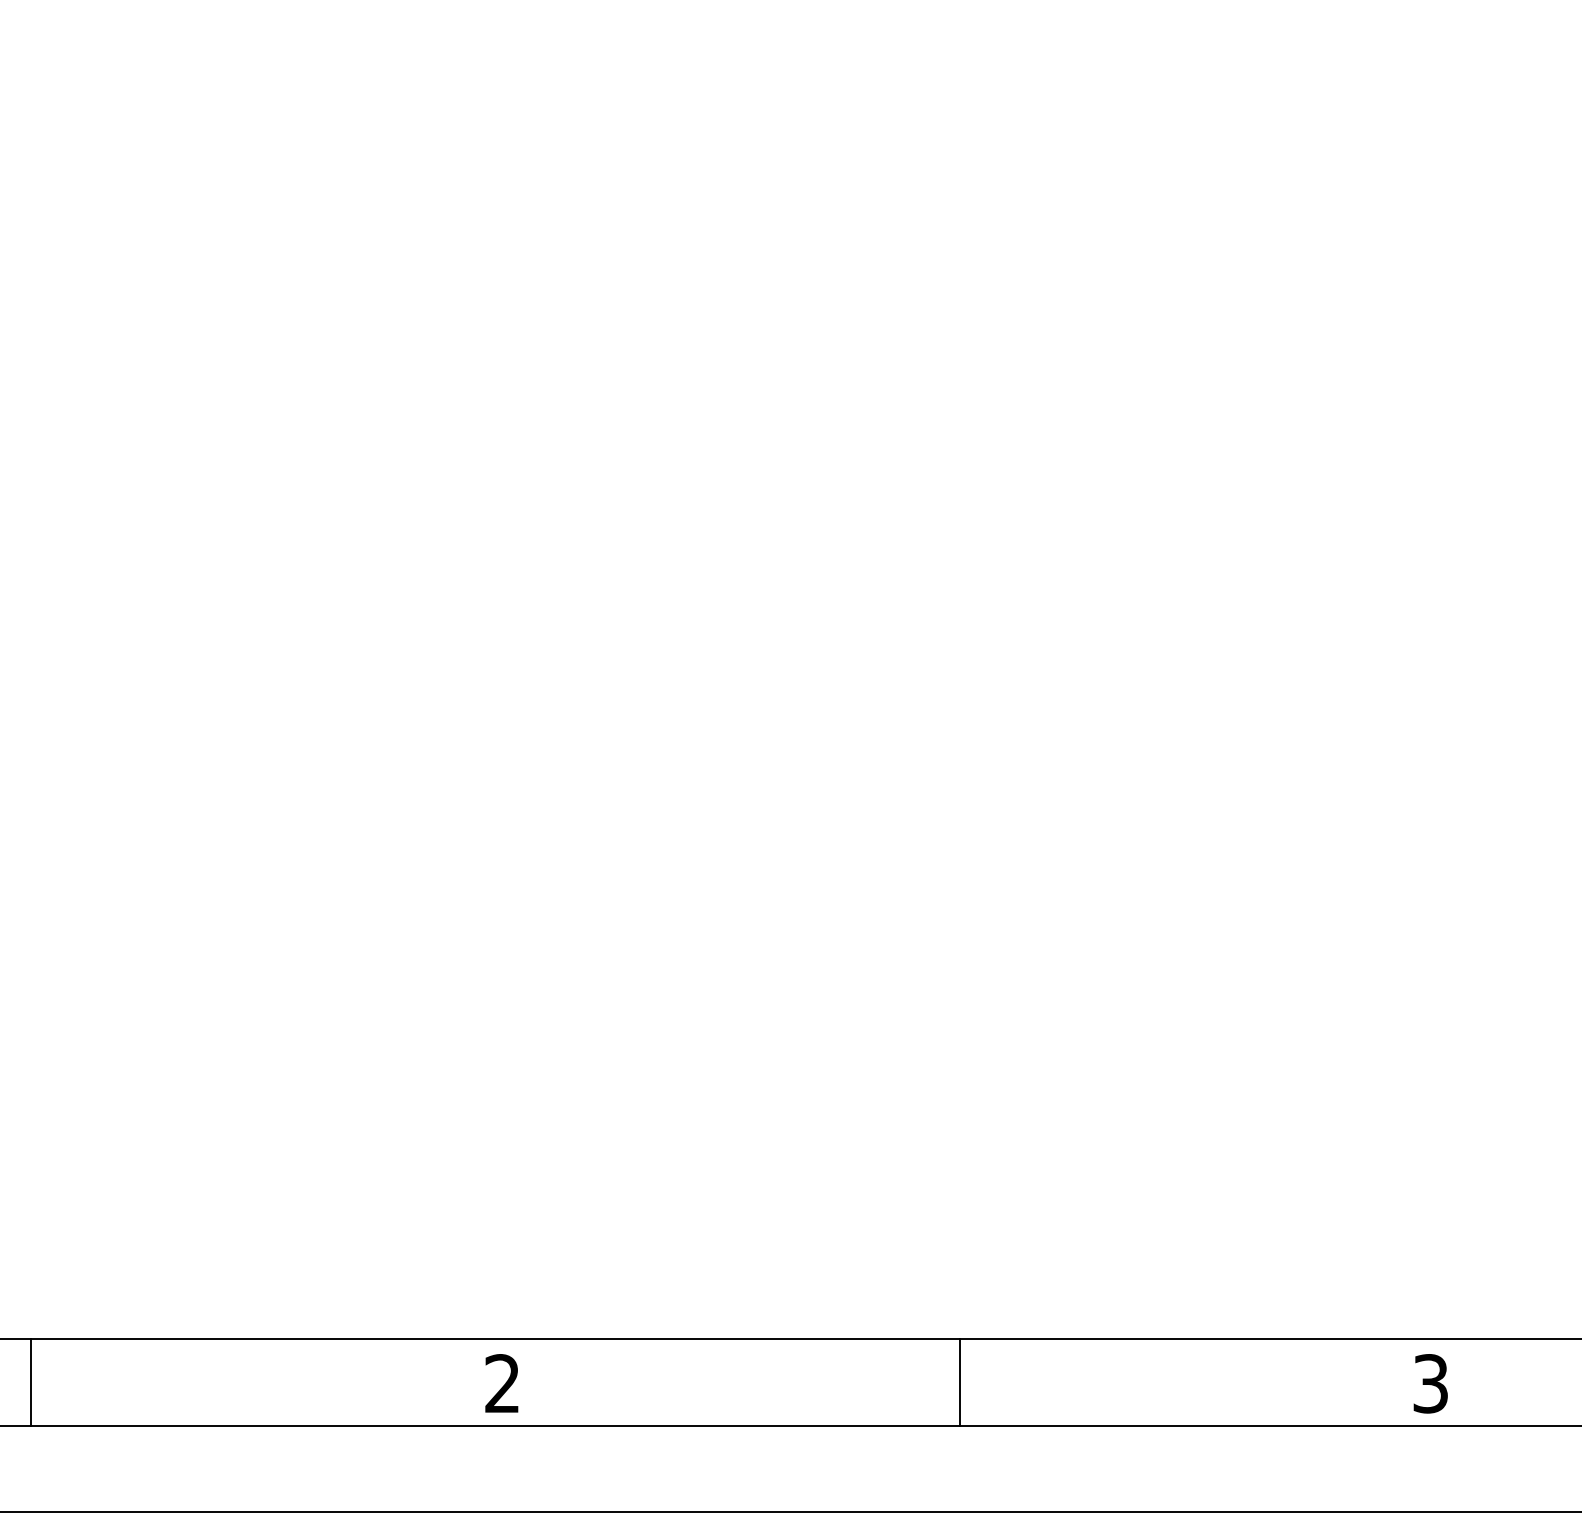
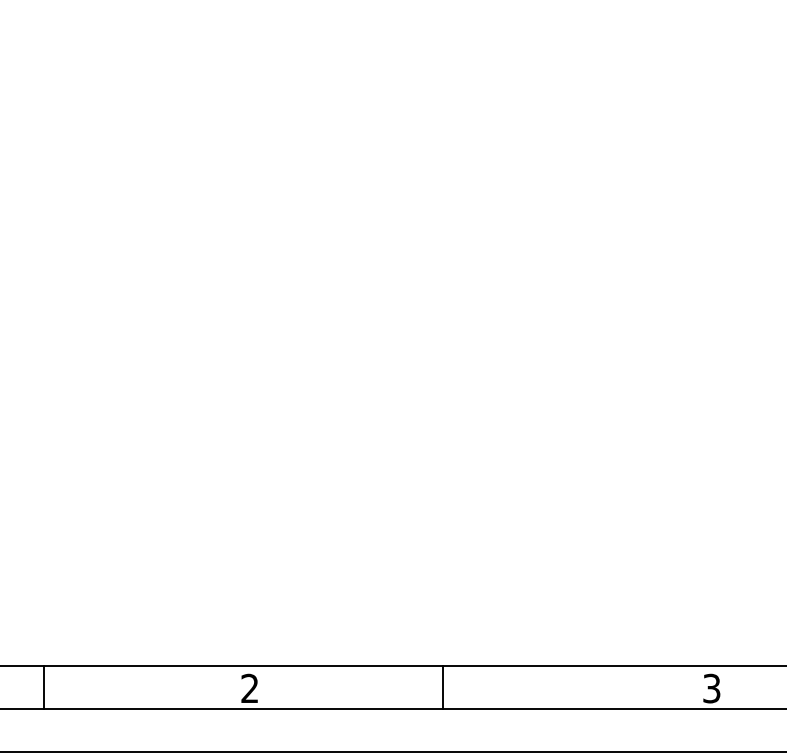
line: (31, 1381) -> (43, 687), moved
line: (959, 1381) -> (443, 687), moved

